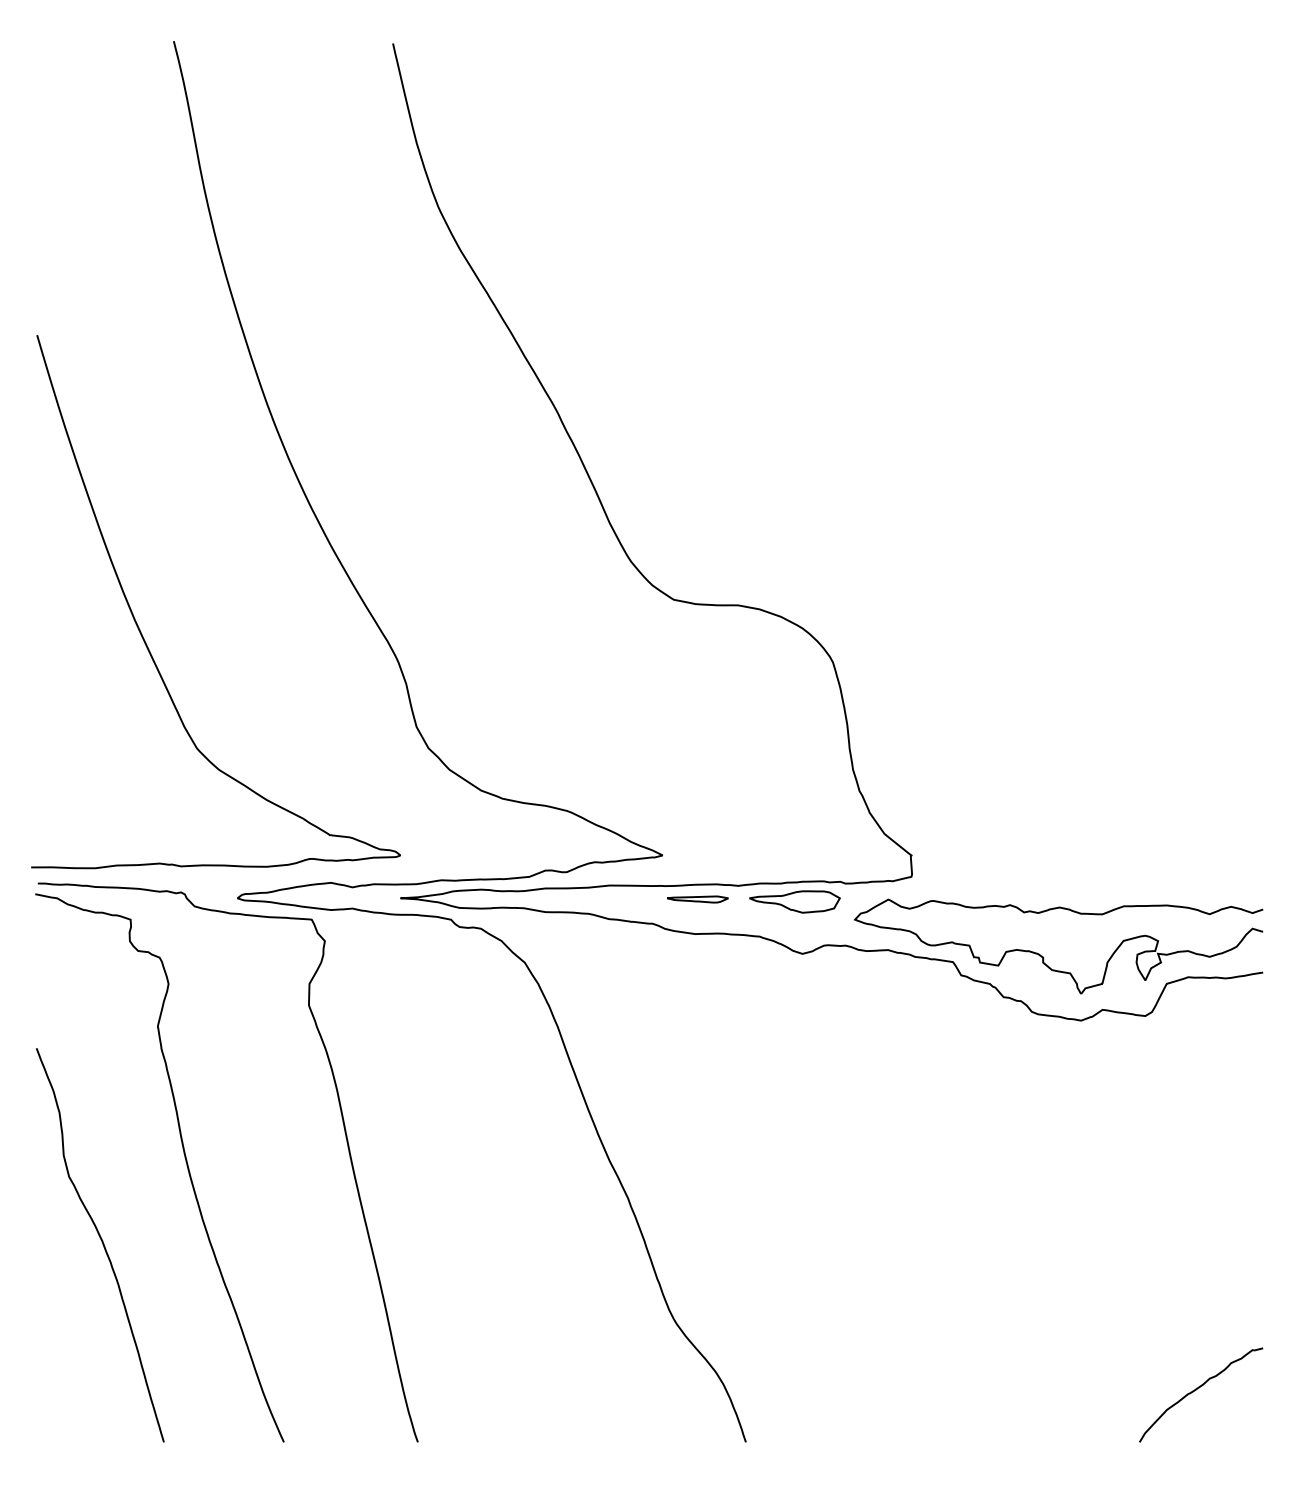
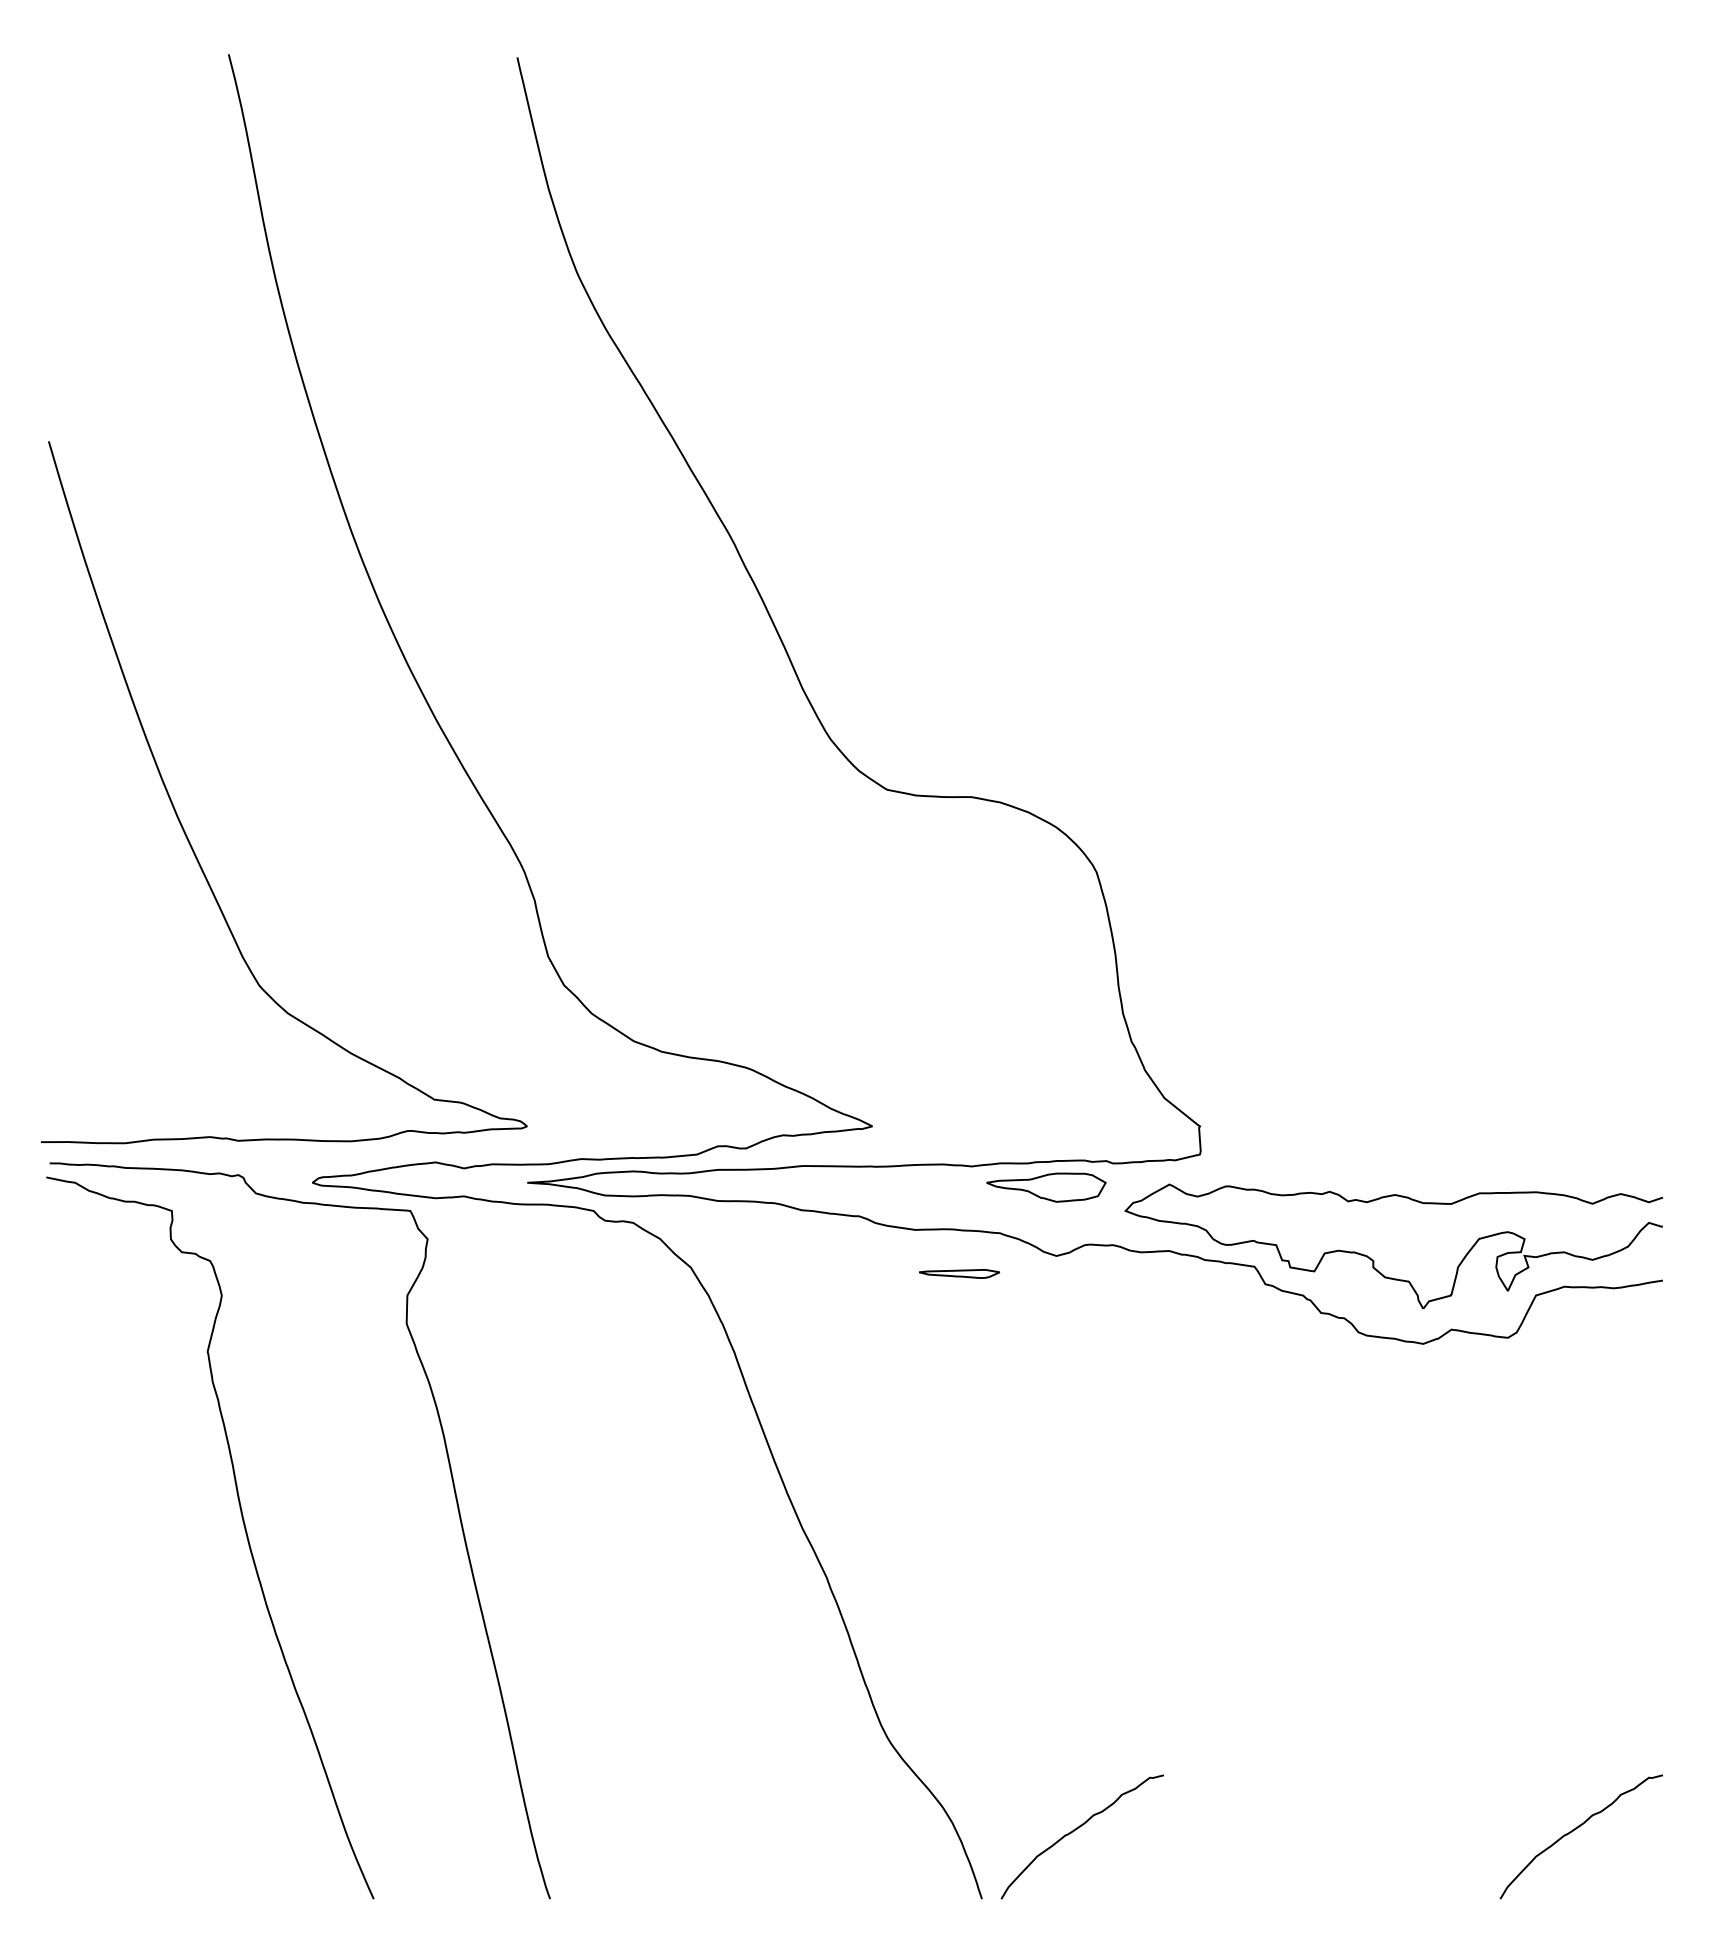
part: (697, 899) -> (959, 1273), moved
curve: (102, 1244) -> (134, 1638), removed
curve: (820, 1388) -> (1080, 1828), added

